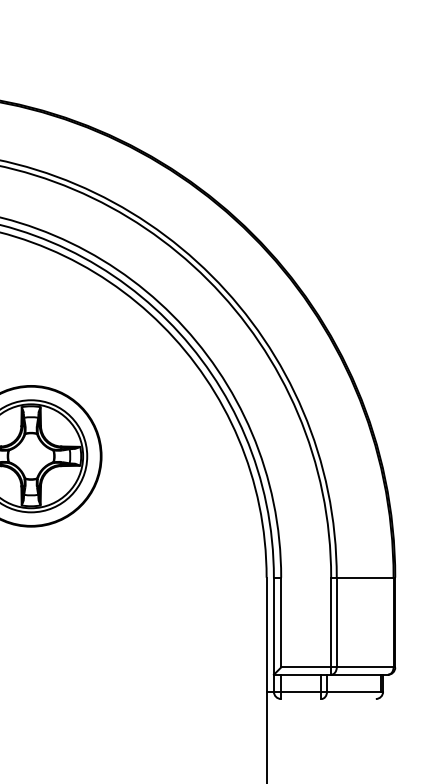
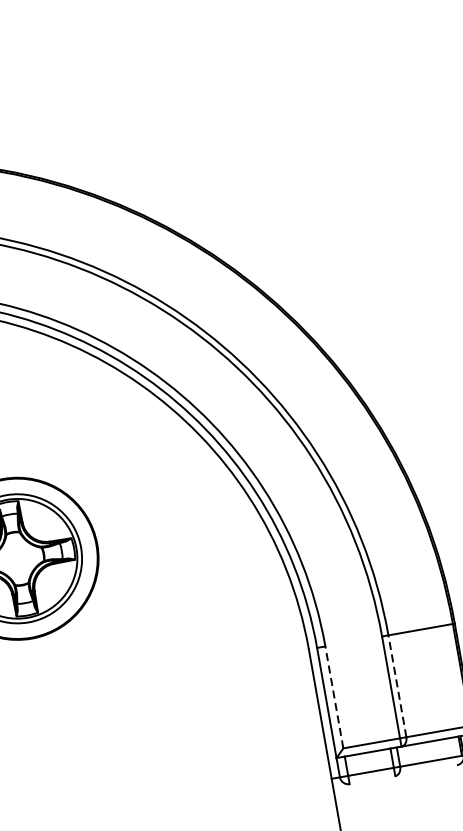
line: (281, 622) -> (334, 697), solid -> dashed
line: (336, 622) -> (397, 686), solid -> dashed

